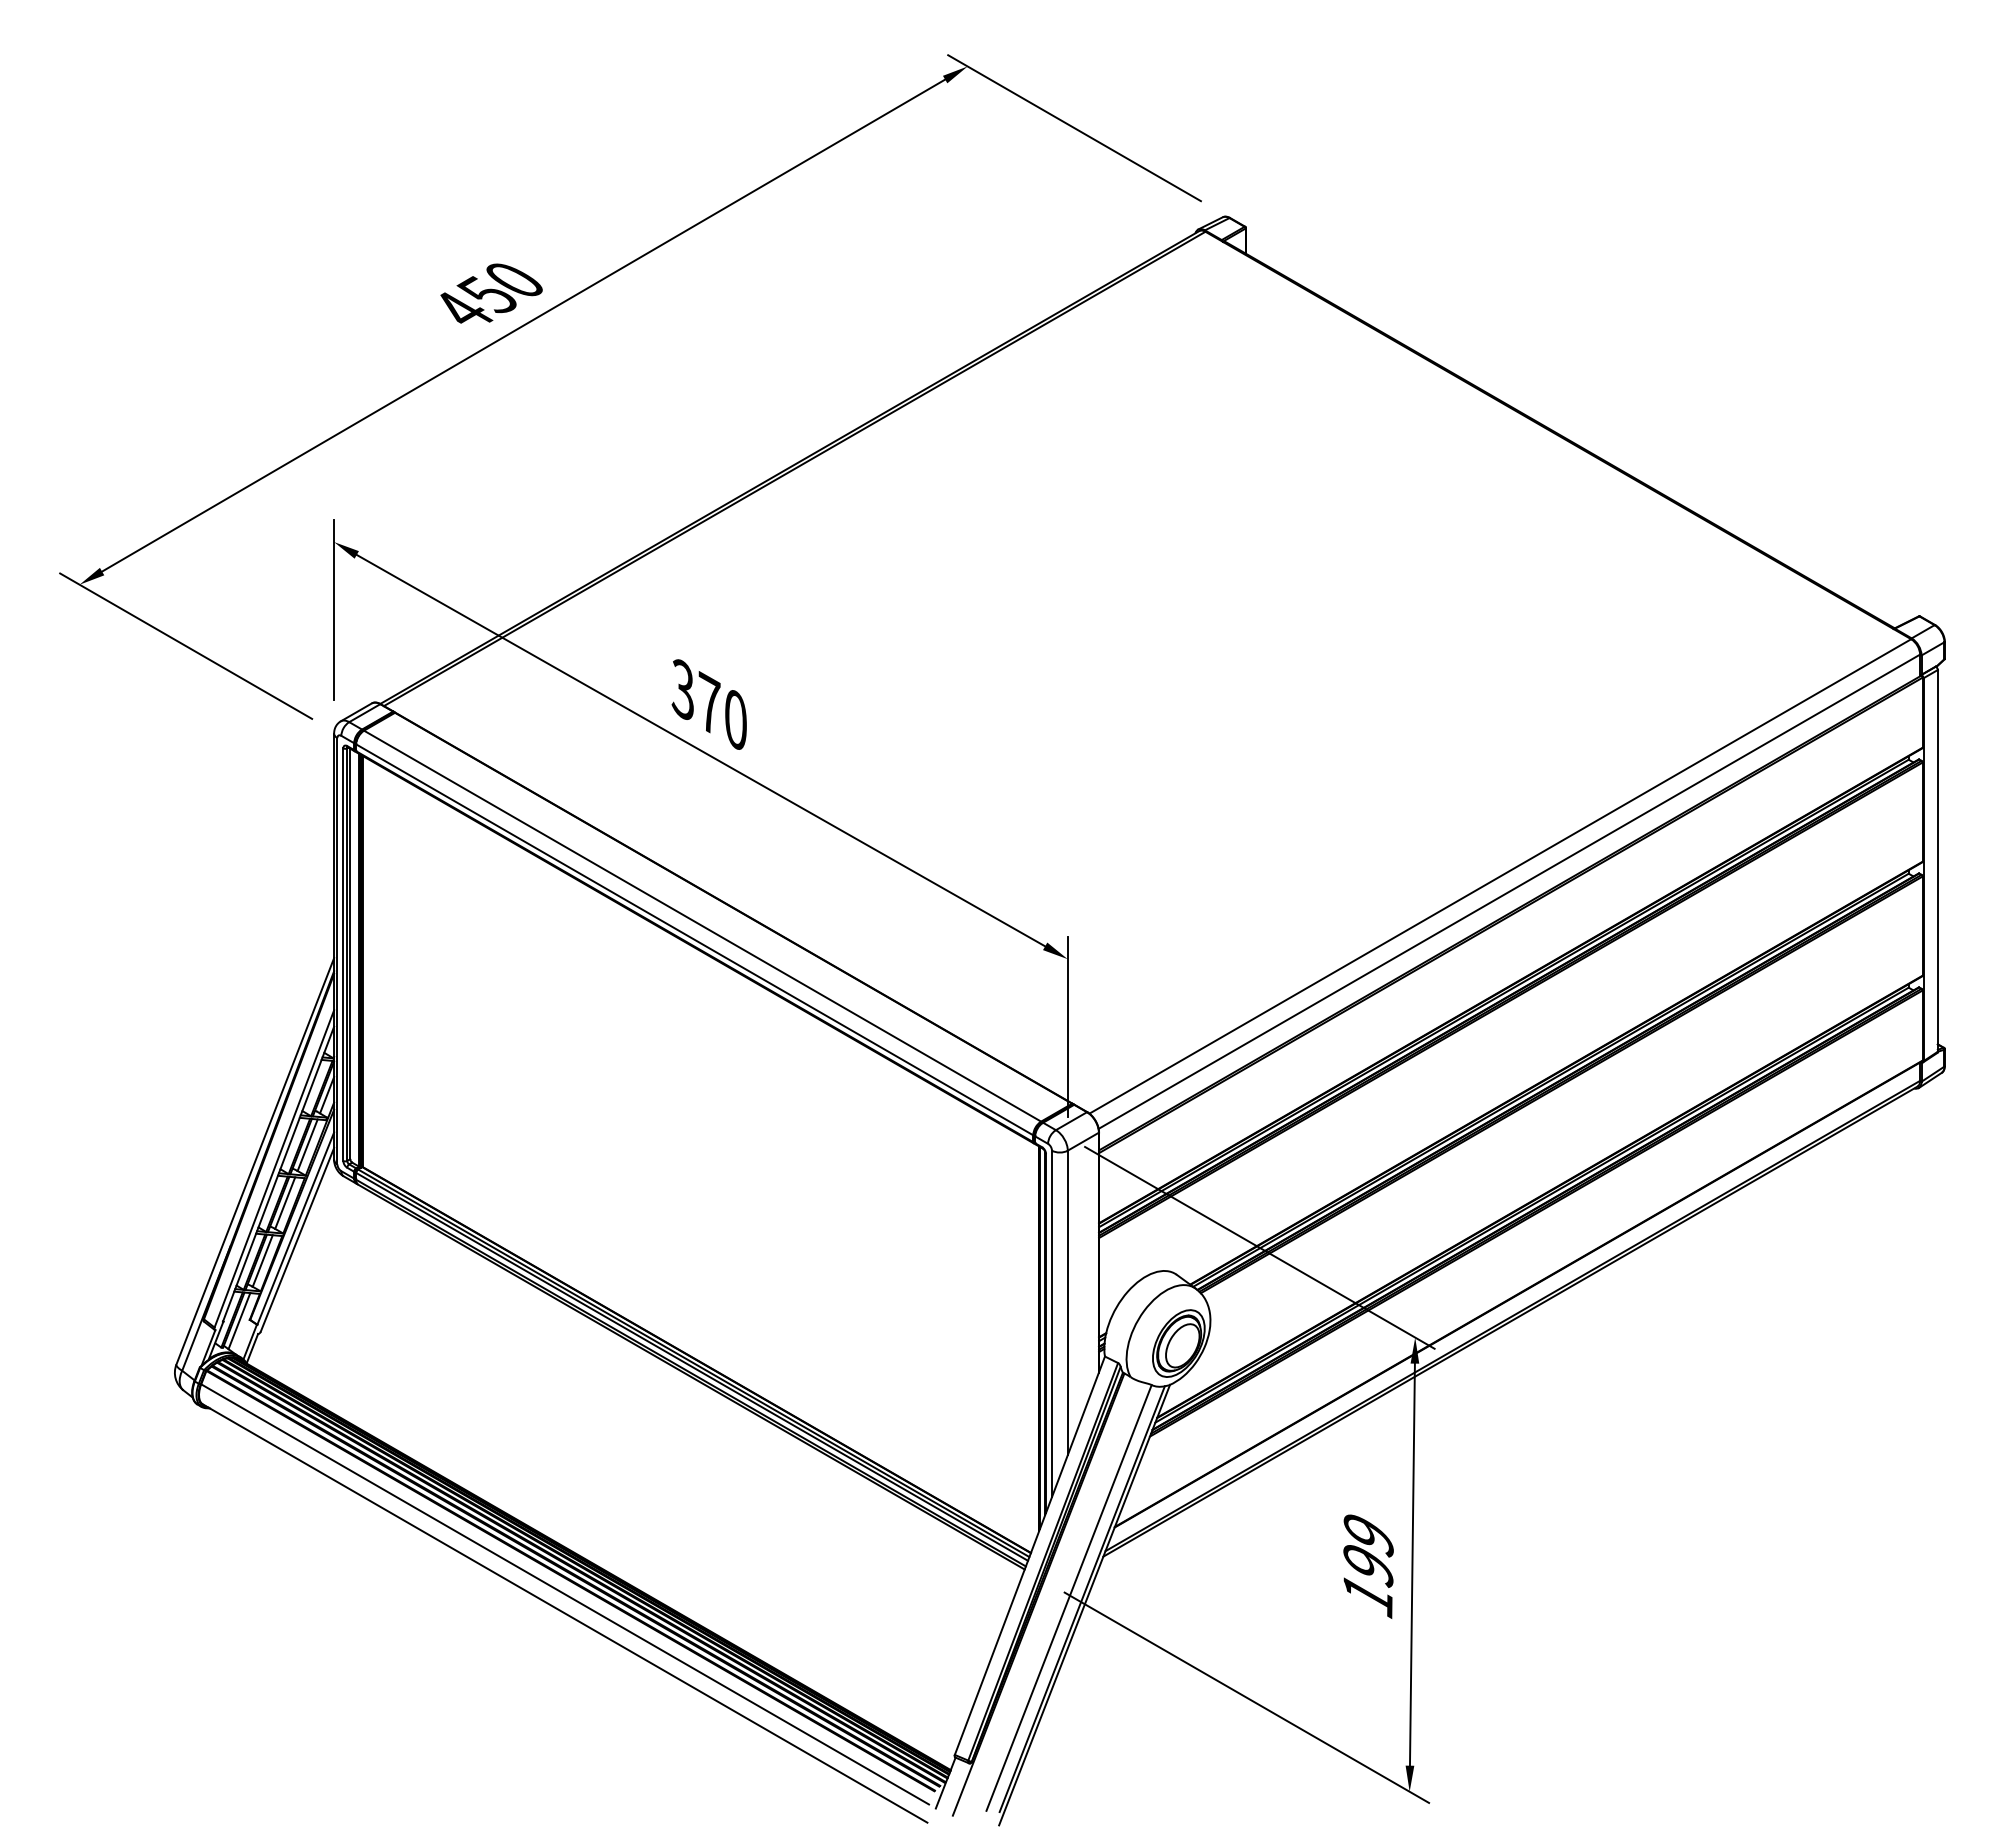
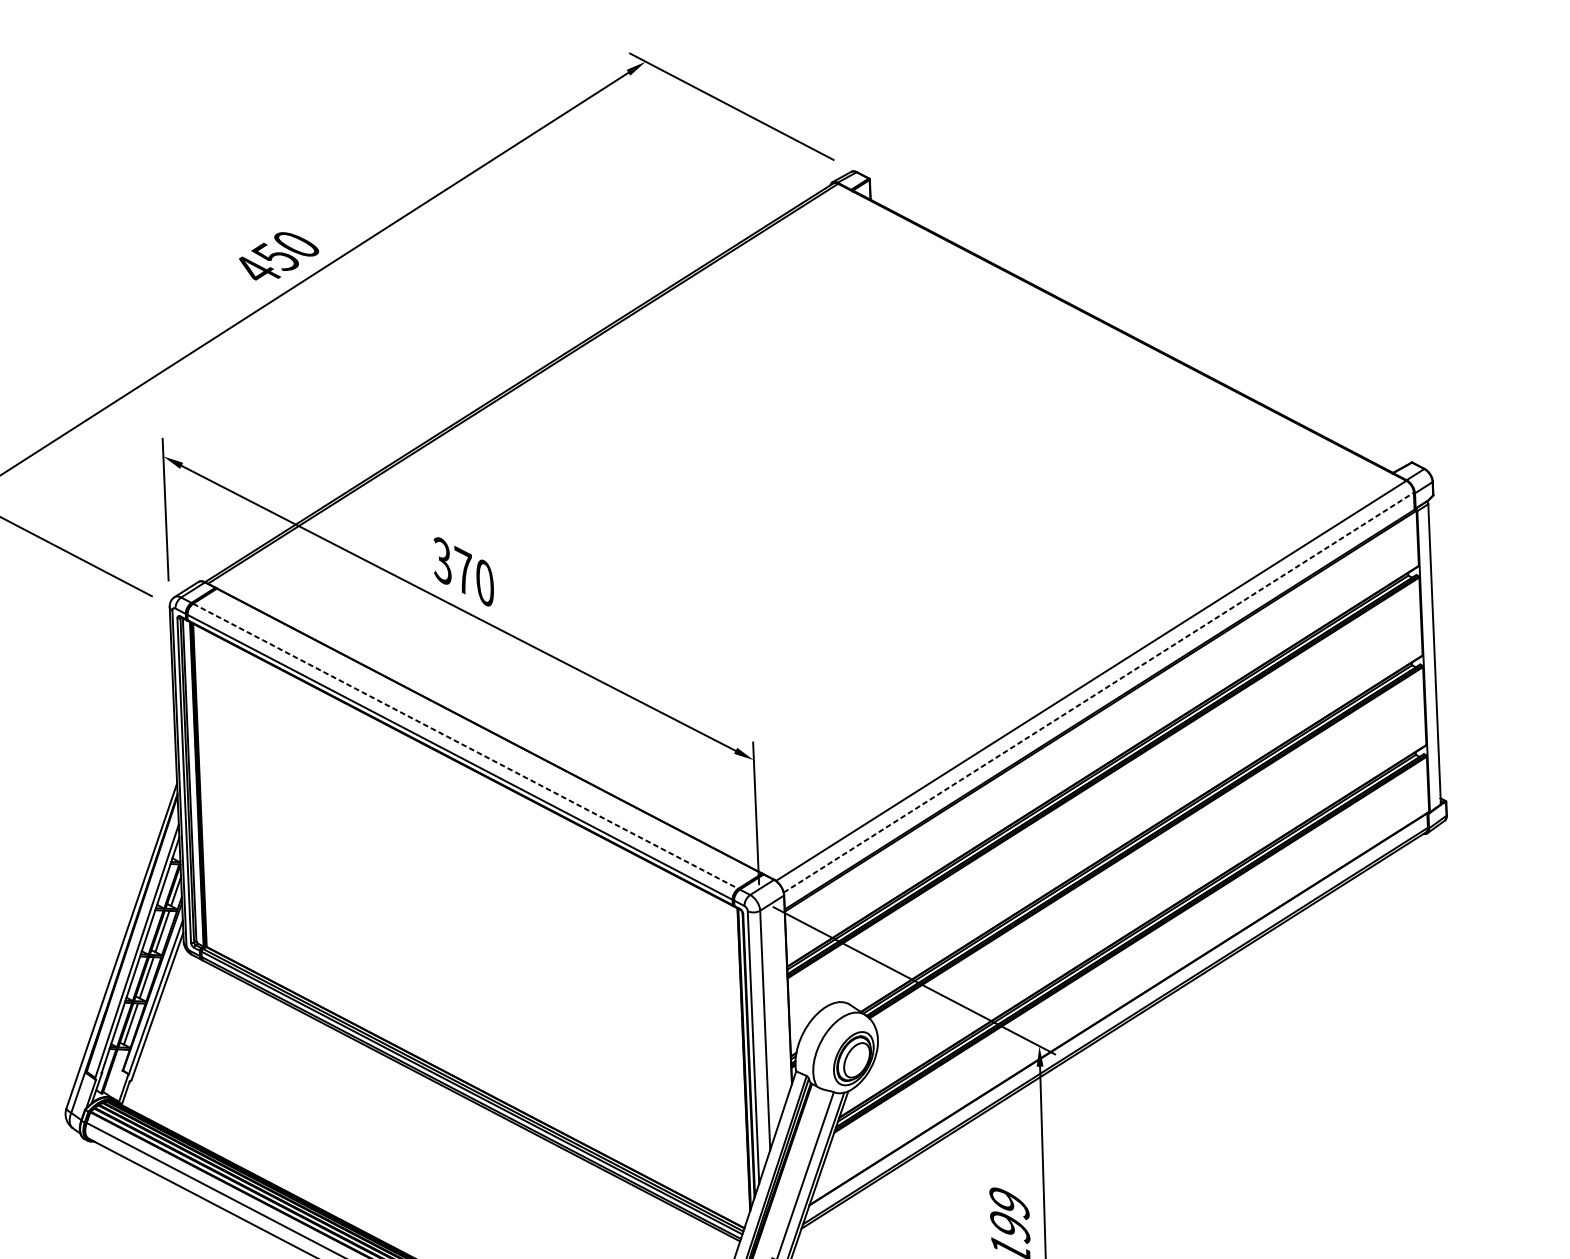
line: (1509, 891) -> (1098, 692), solid -> dashed
line: (702, 926) -> (465, 746), solid -> dashed
line: (239, 1321) -> (114, 1072), removed

